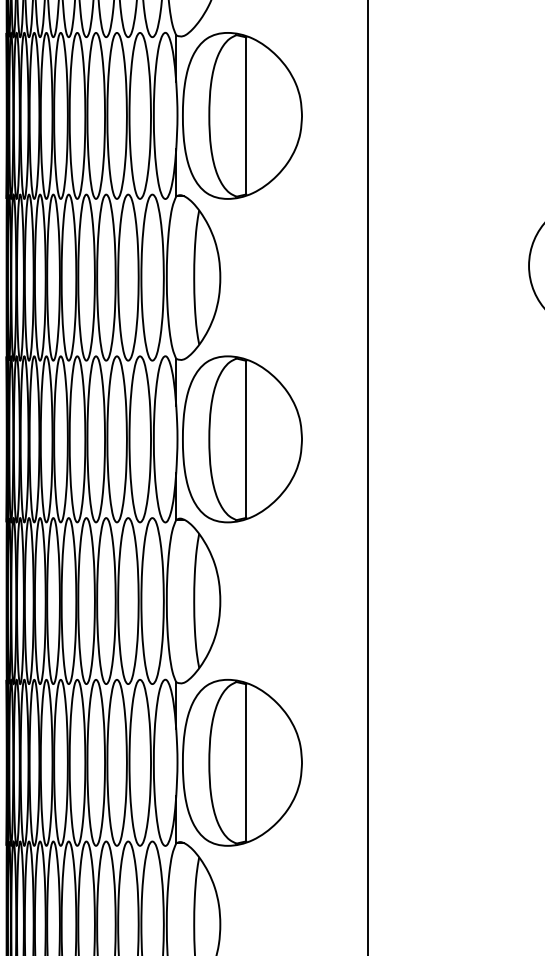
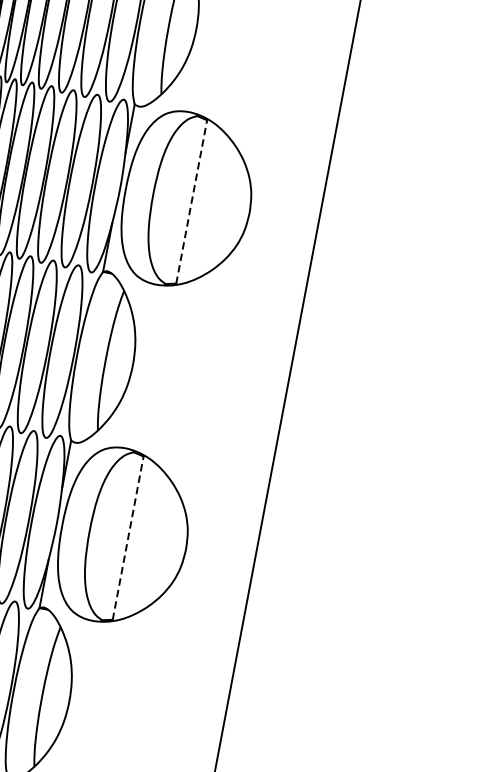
line: (246, 439) -> (191, 202), solid -> dashed
line: (246, 762) -> (128, 537), solid -> dashed

